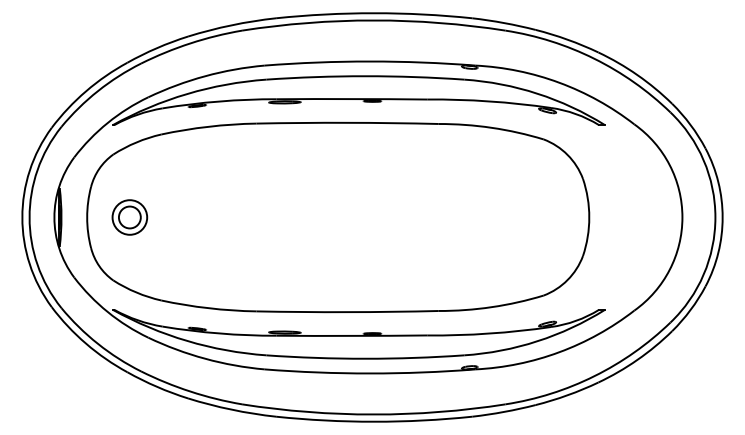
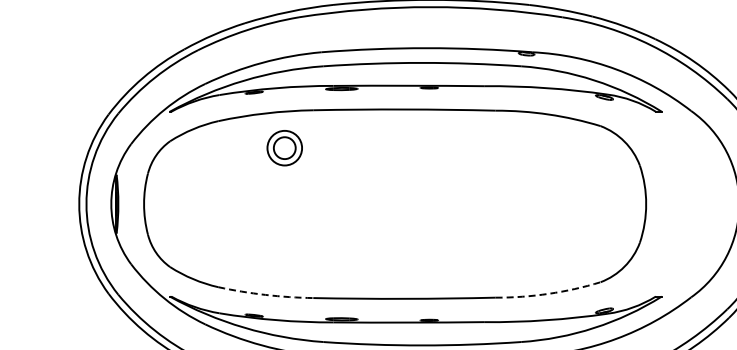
part: (129, 217) -> (284, 148), moved
arc: (491, 307) -> (548, 294), solid -> dashed
arc: (208, 308) -> (265, 295), solid -> dashed

